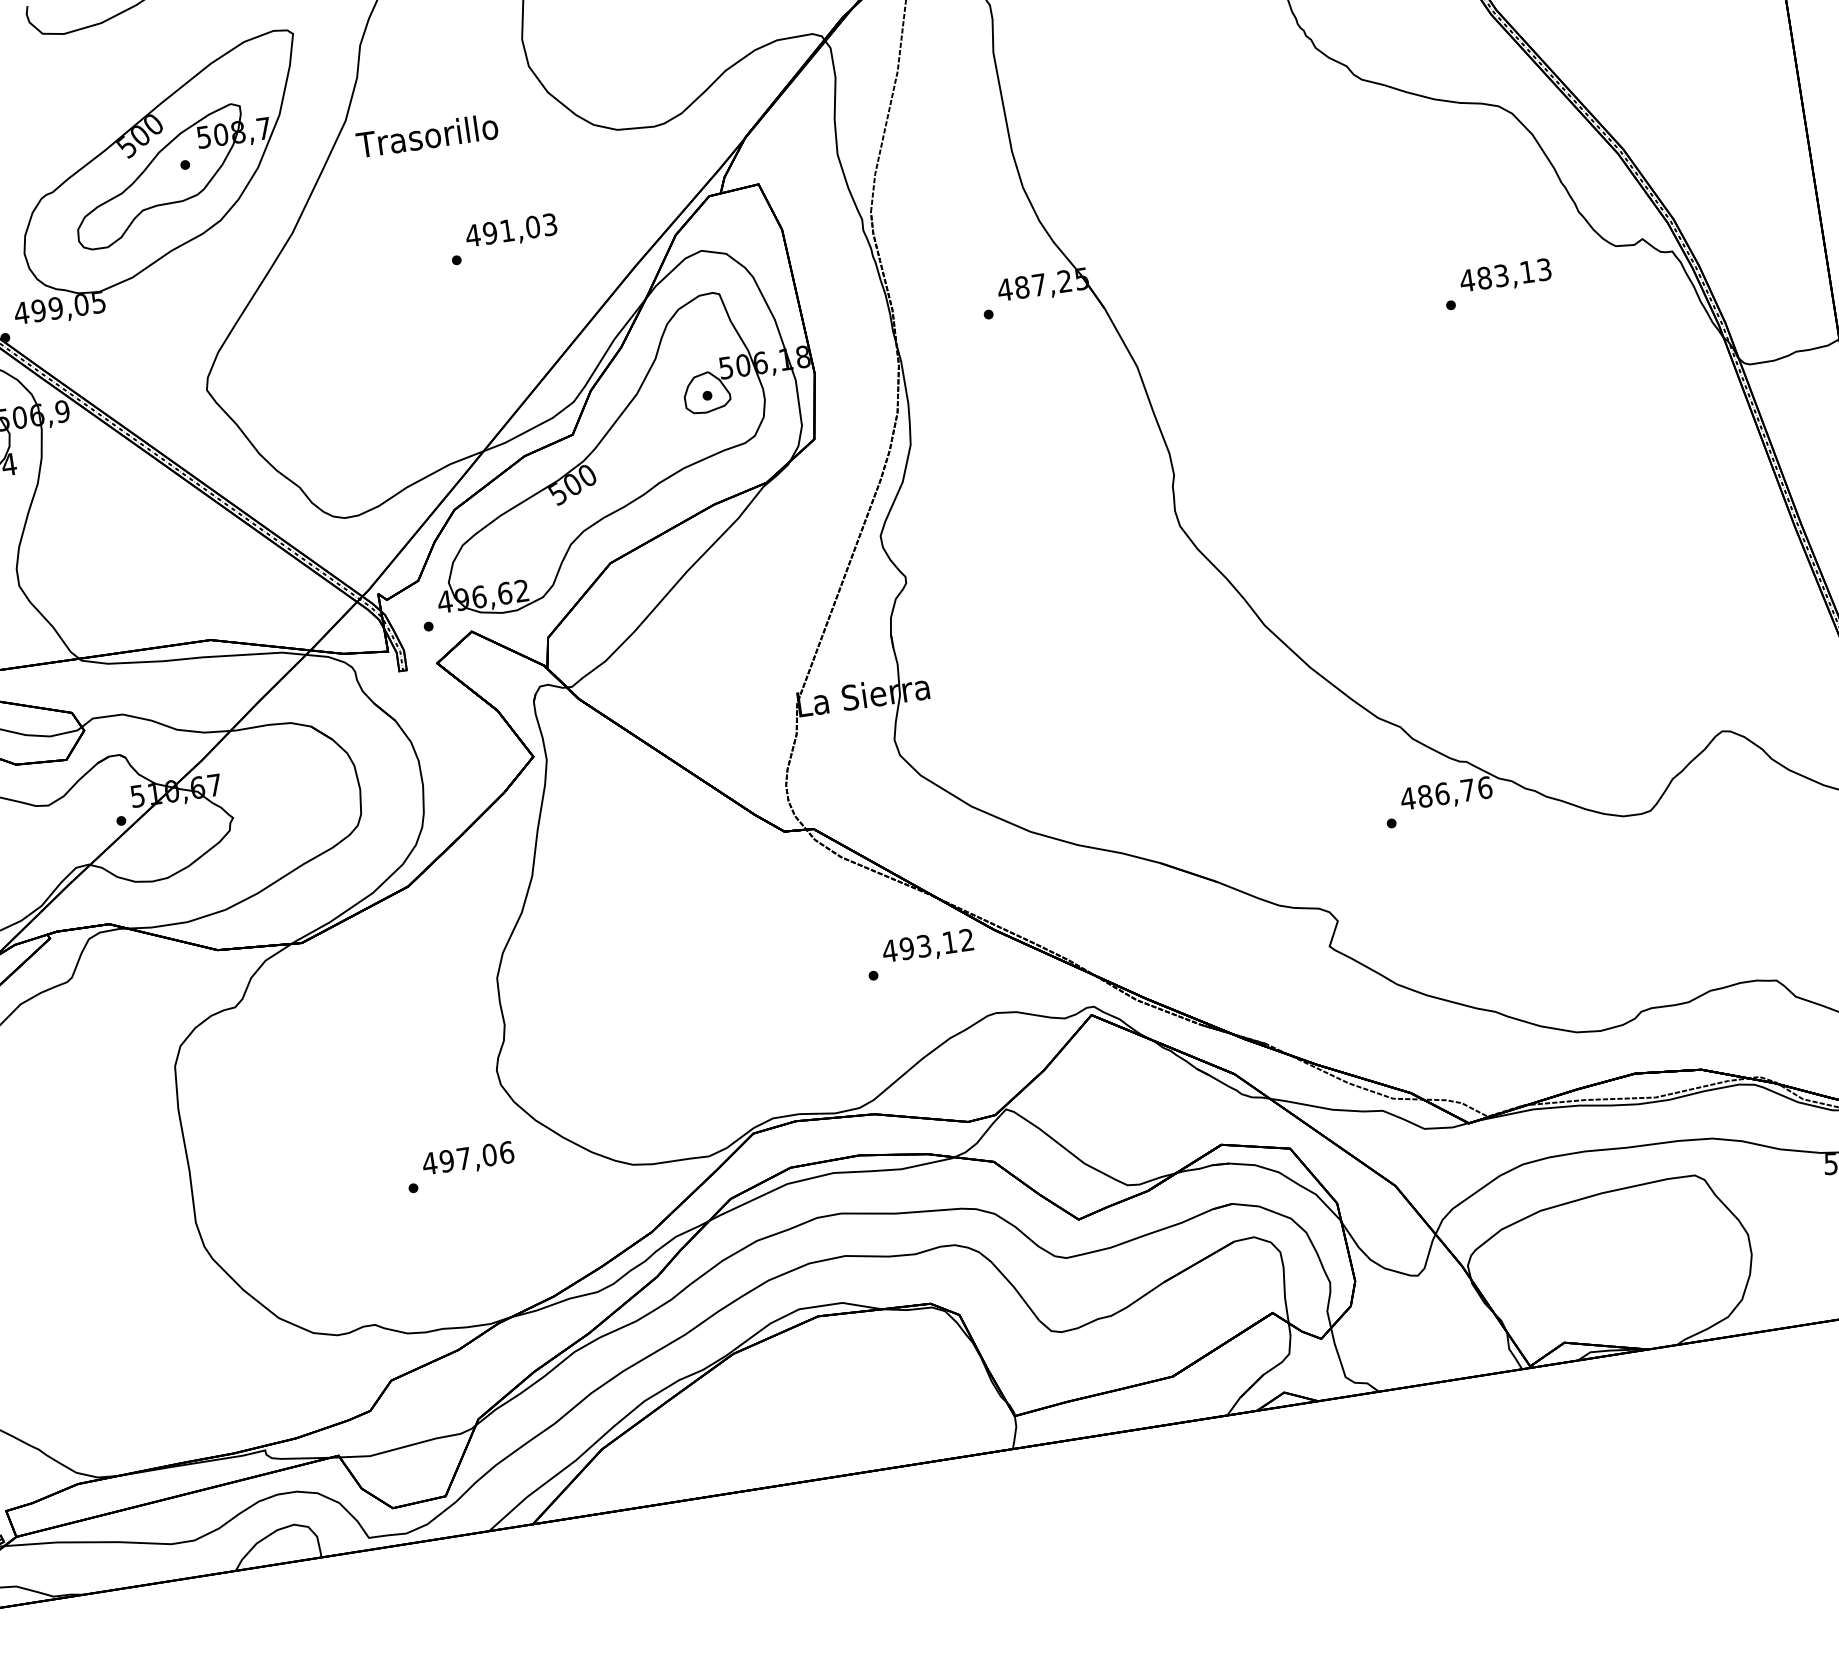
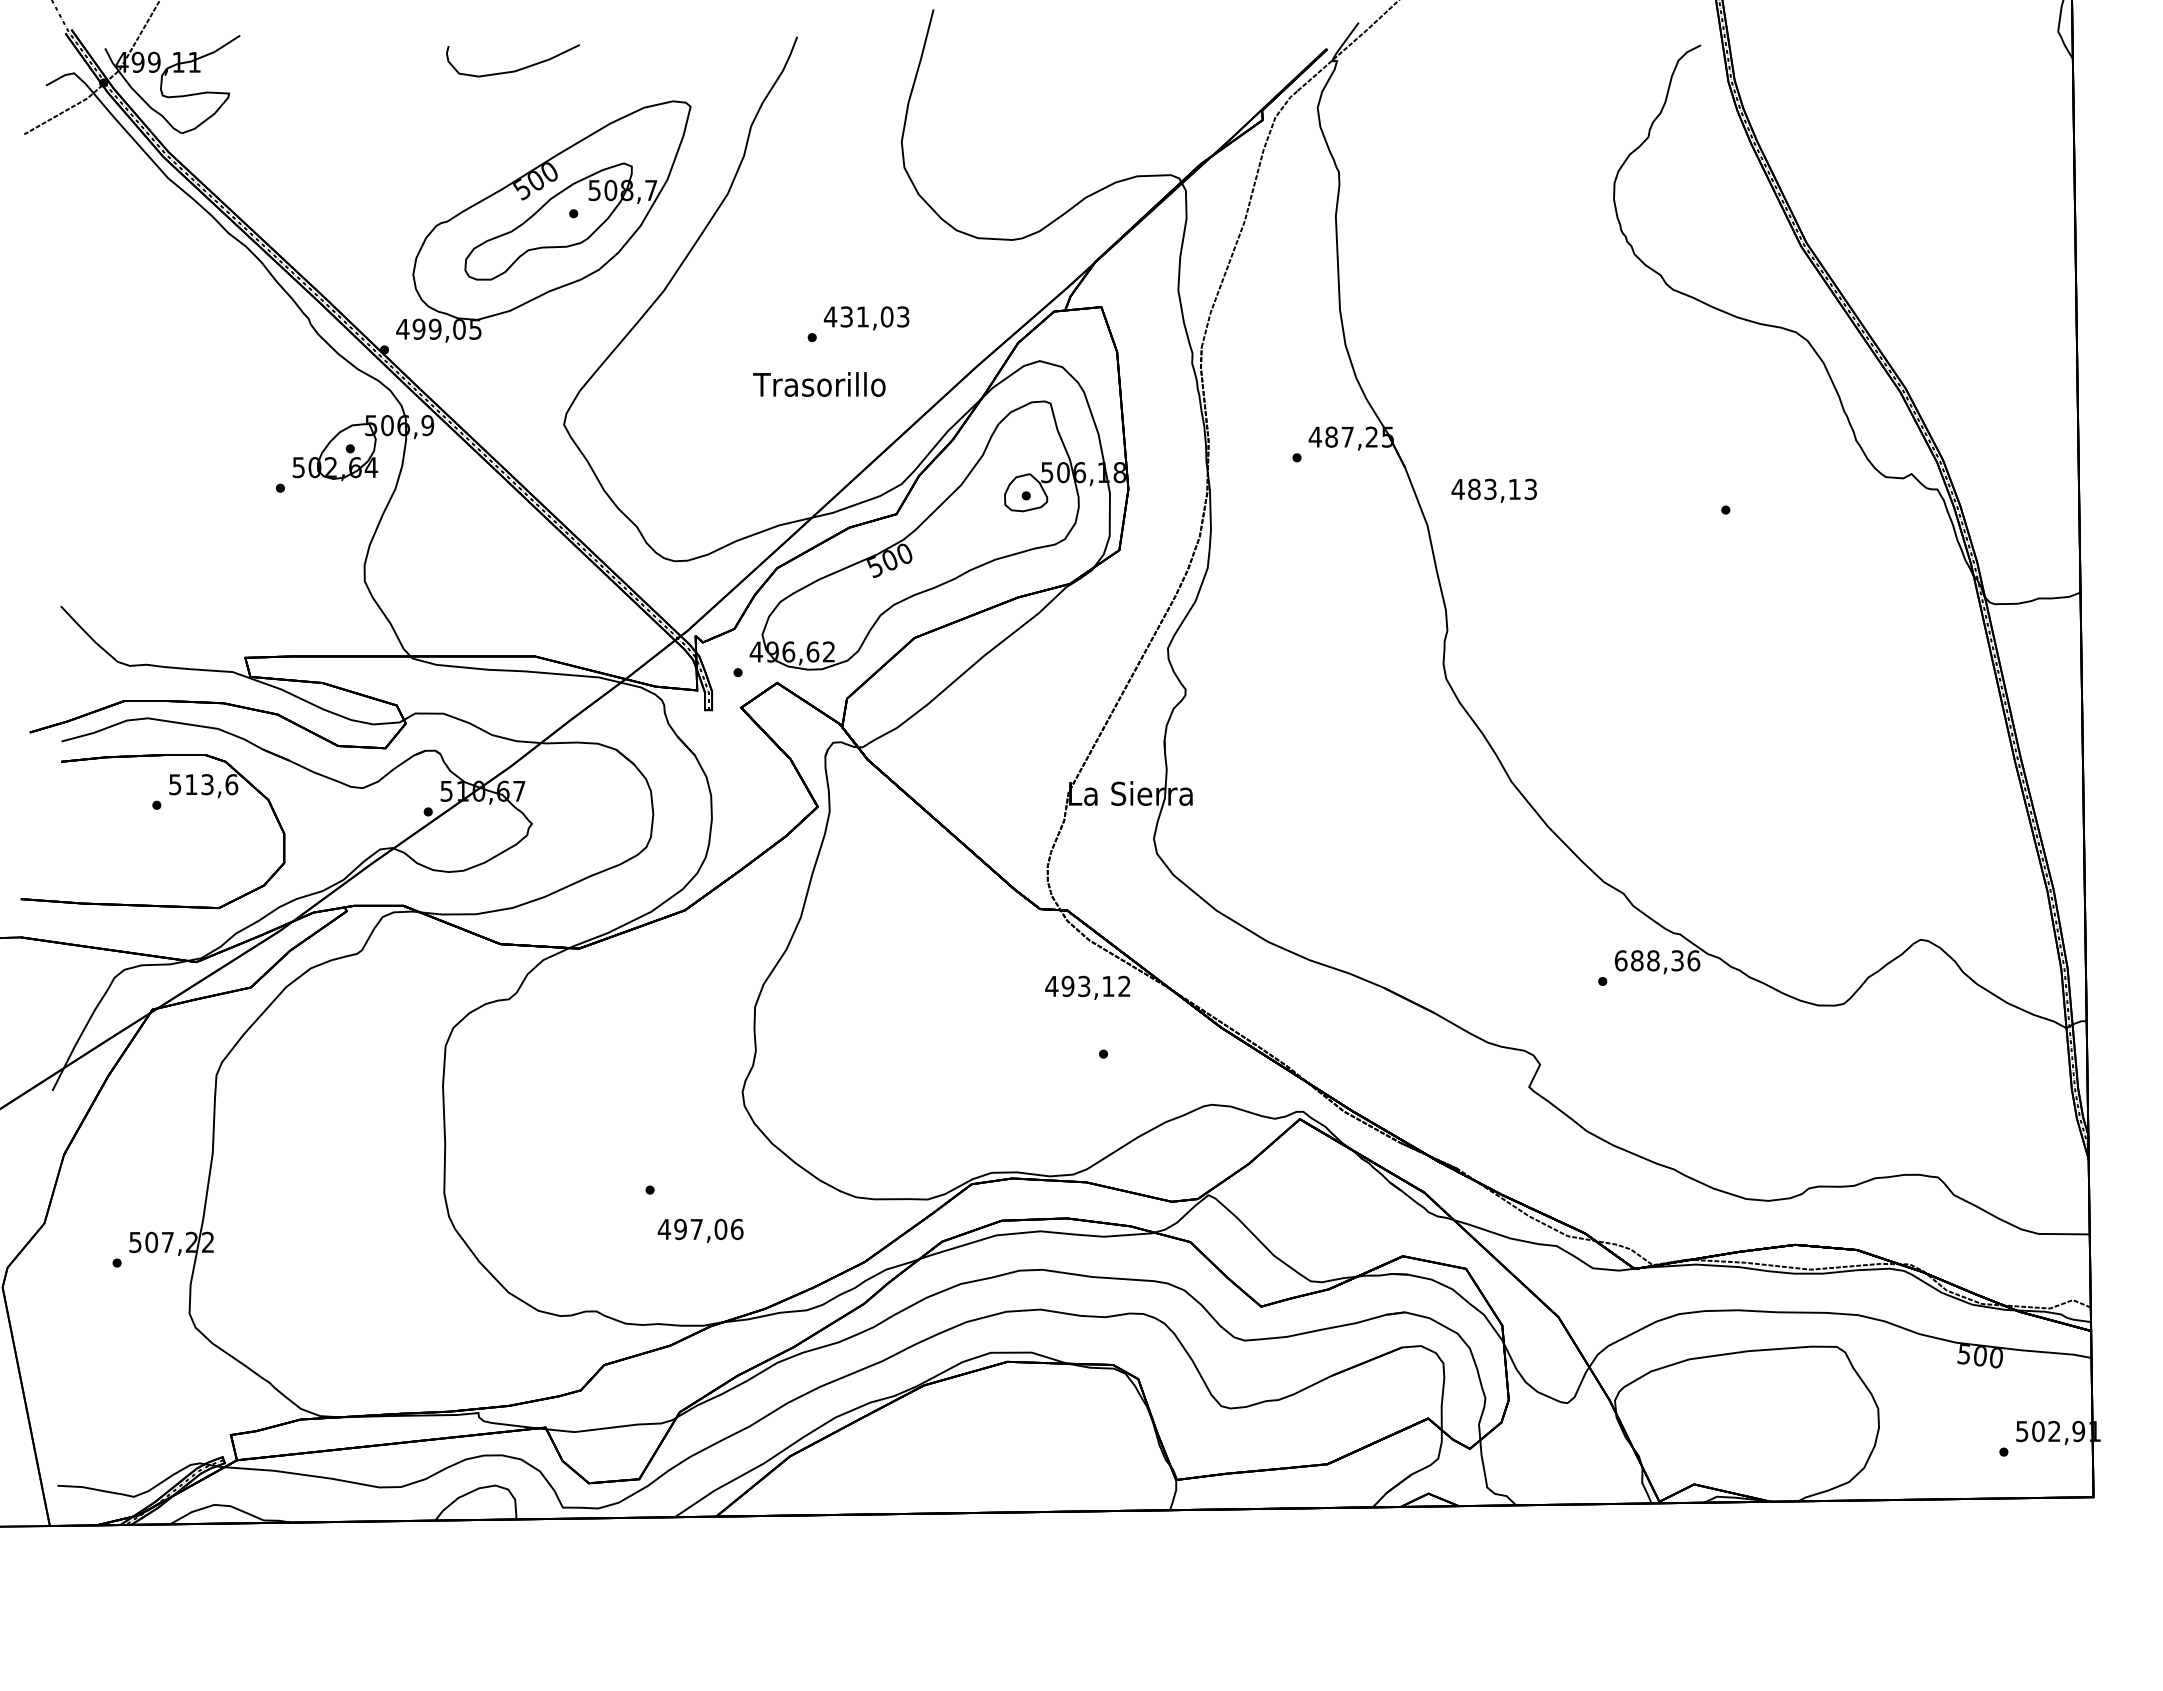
text: (427, 135) -> (819, 384), moved
text: (489, 232) -> (846, 316), 491,03 -> 431,03
text: (1504, 276) -> (1493, 490), moved
text: (1437, 794) -> (1648, 960), 486,76 -> 688,36
text: (927, 946) -> (1087, 987), moved
text: (468, 1159) -> (700, 1230), moved

